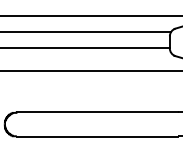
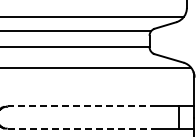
line: (97, 112) -> (82, 106), solid -> dashed
line: (97, 136) -> (82, 128), solid -> dashed

